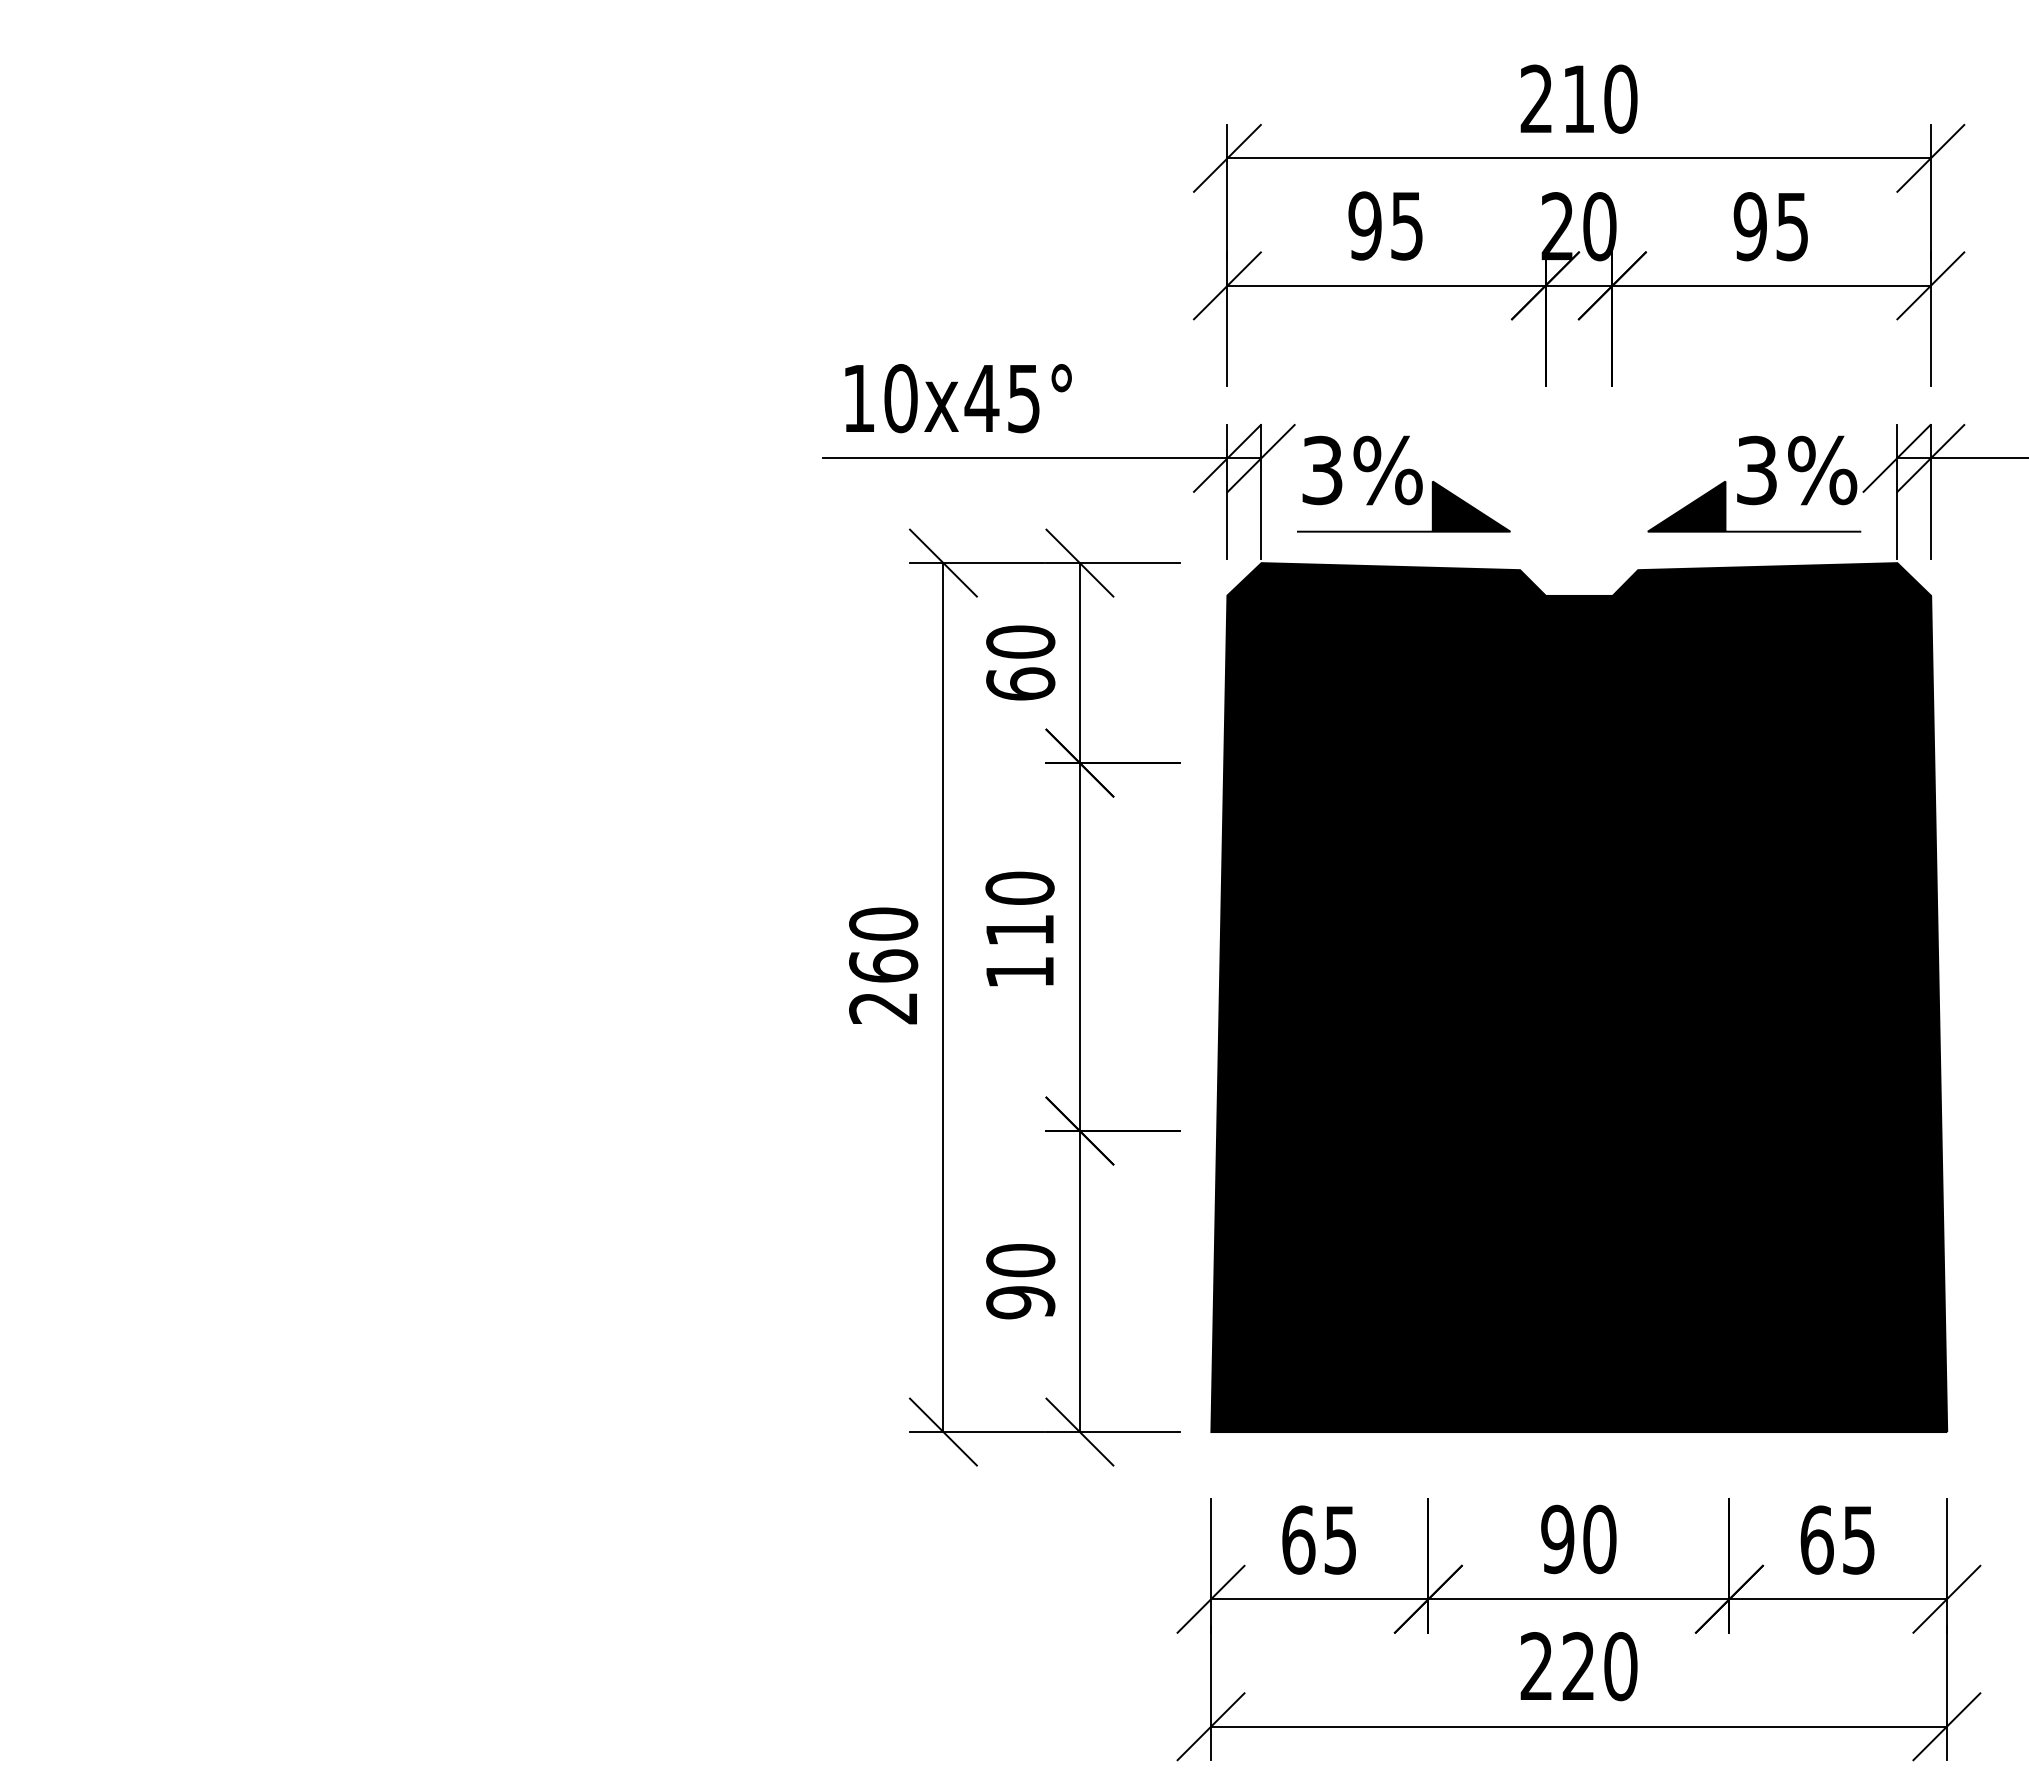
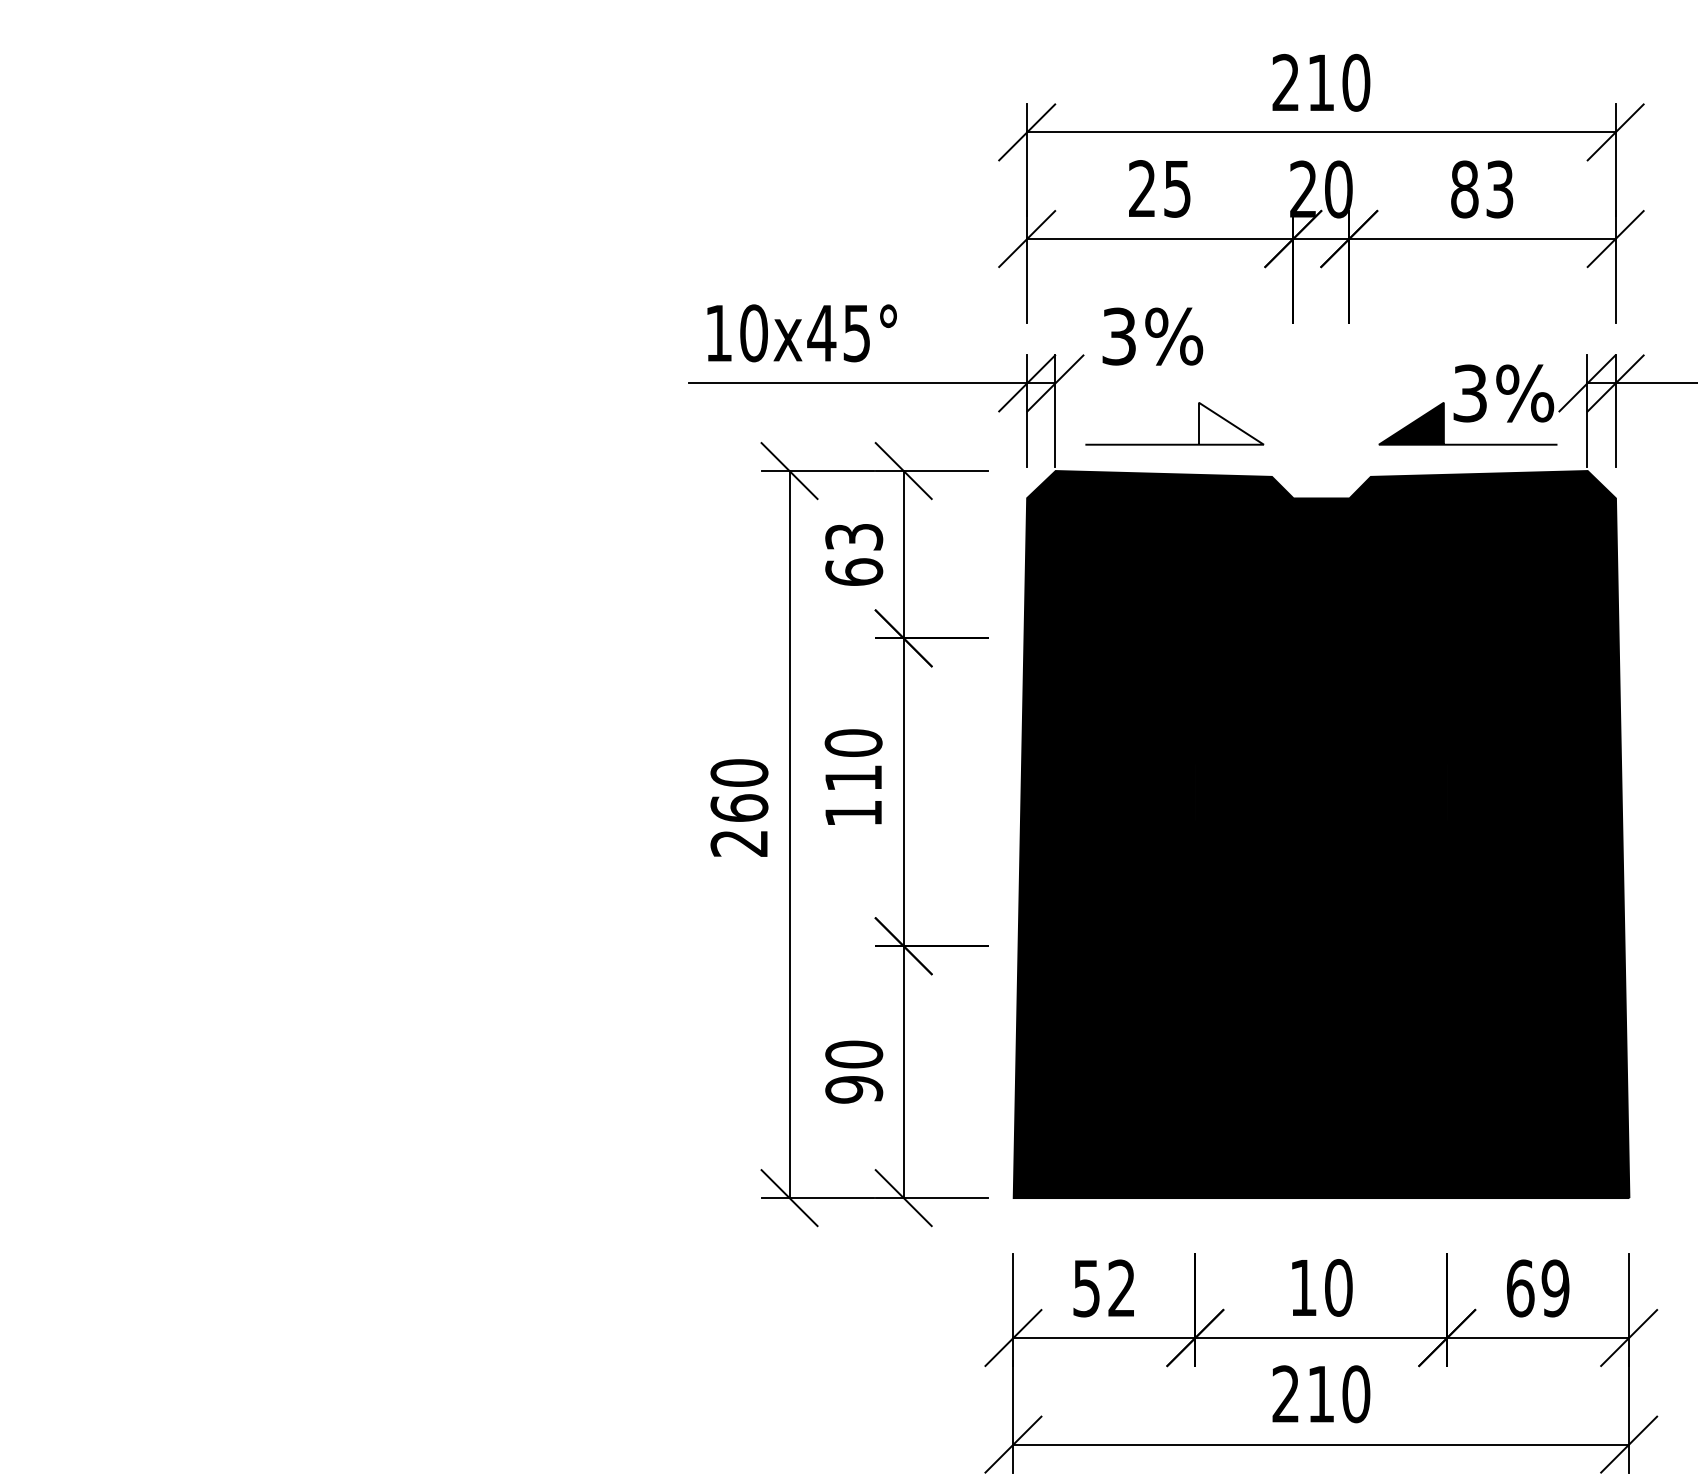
text: (1364, 225) -> (1141, 188), 95 -> 25
text: (1770, 226) -> (1481, 189), 95 -> 83
text: (1362, 470) -> (1152, 336), moved
fill: (1471, 506) -> (1231, 423), removed
text: (1020, 641) -> (854, 536), 60 -> 63
text: (1318, 1539) -> (1103, 1287), 65 -> 52
text: (1557, 1539) -> (1303, 1287), 90 -> 10
text: (1858, 1539) -> (1555, 1287), 65 -> 69
text: (1577, 1665) -> (1320, 1393), 220 -> 210

